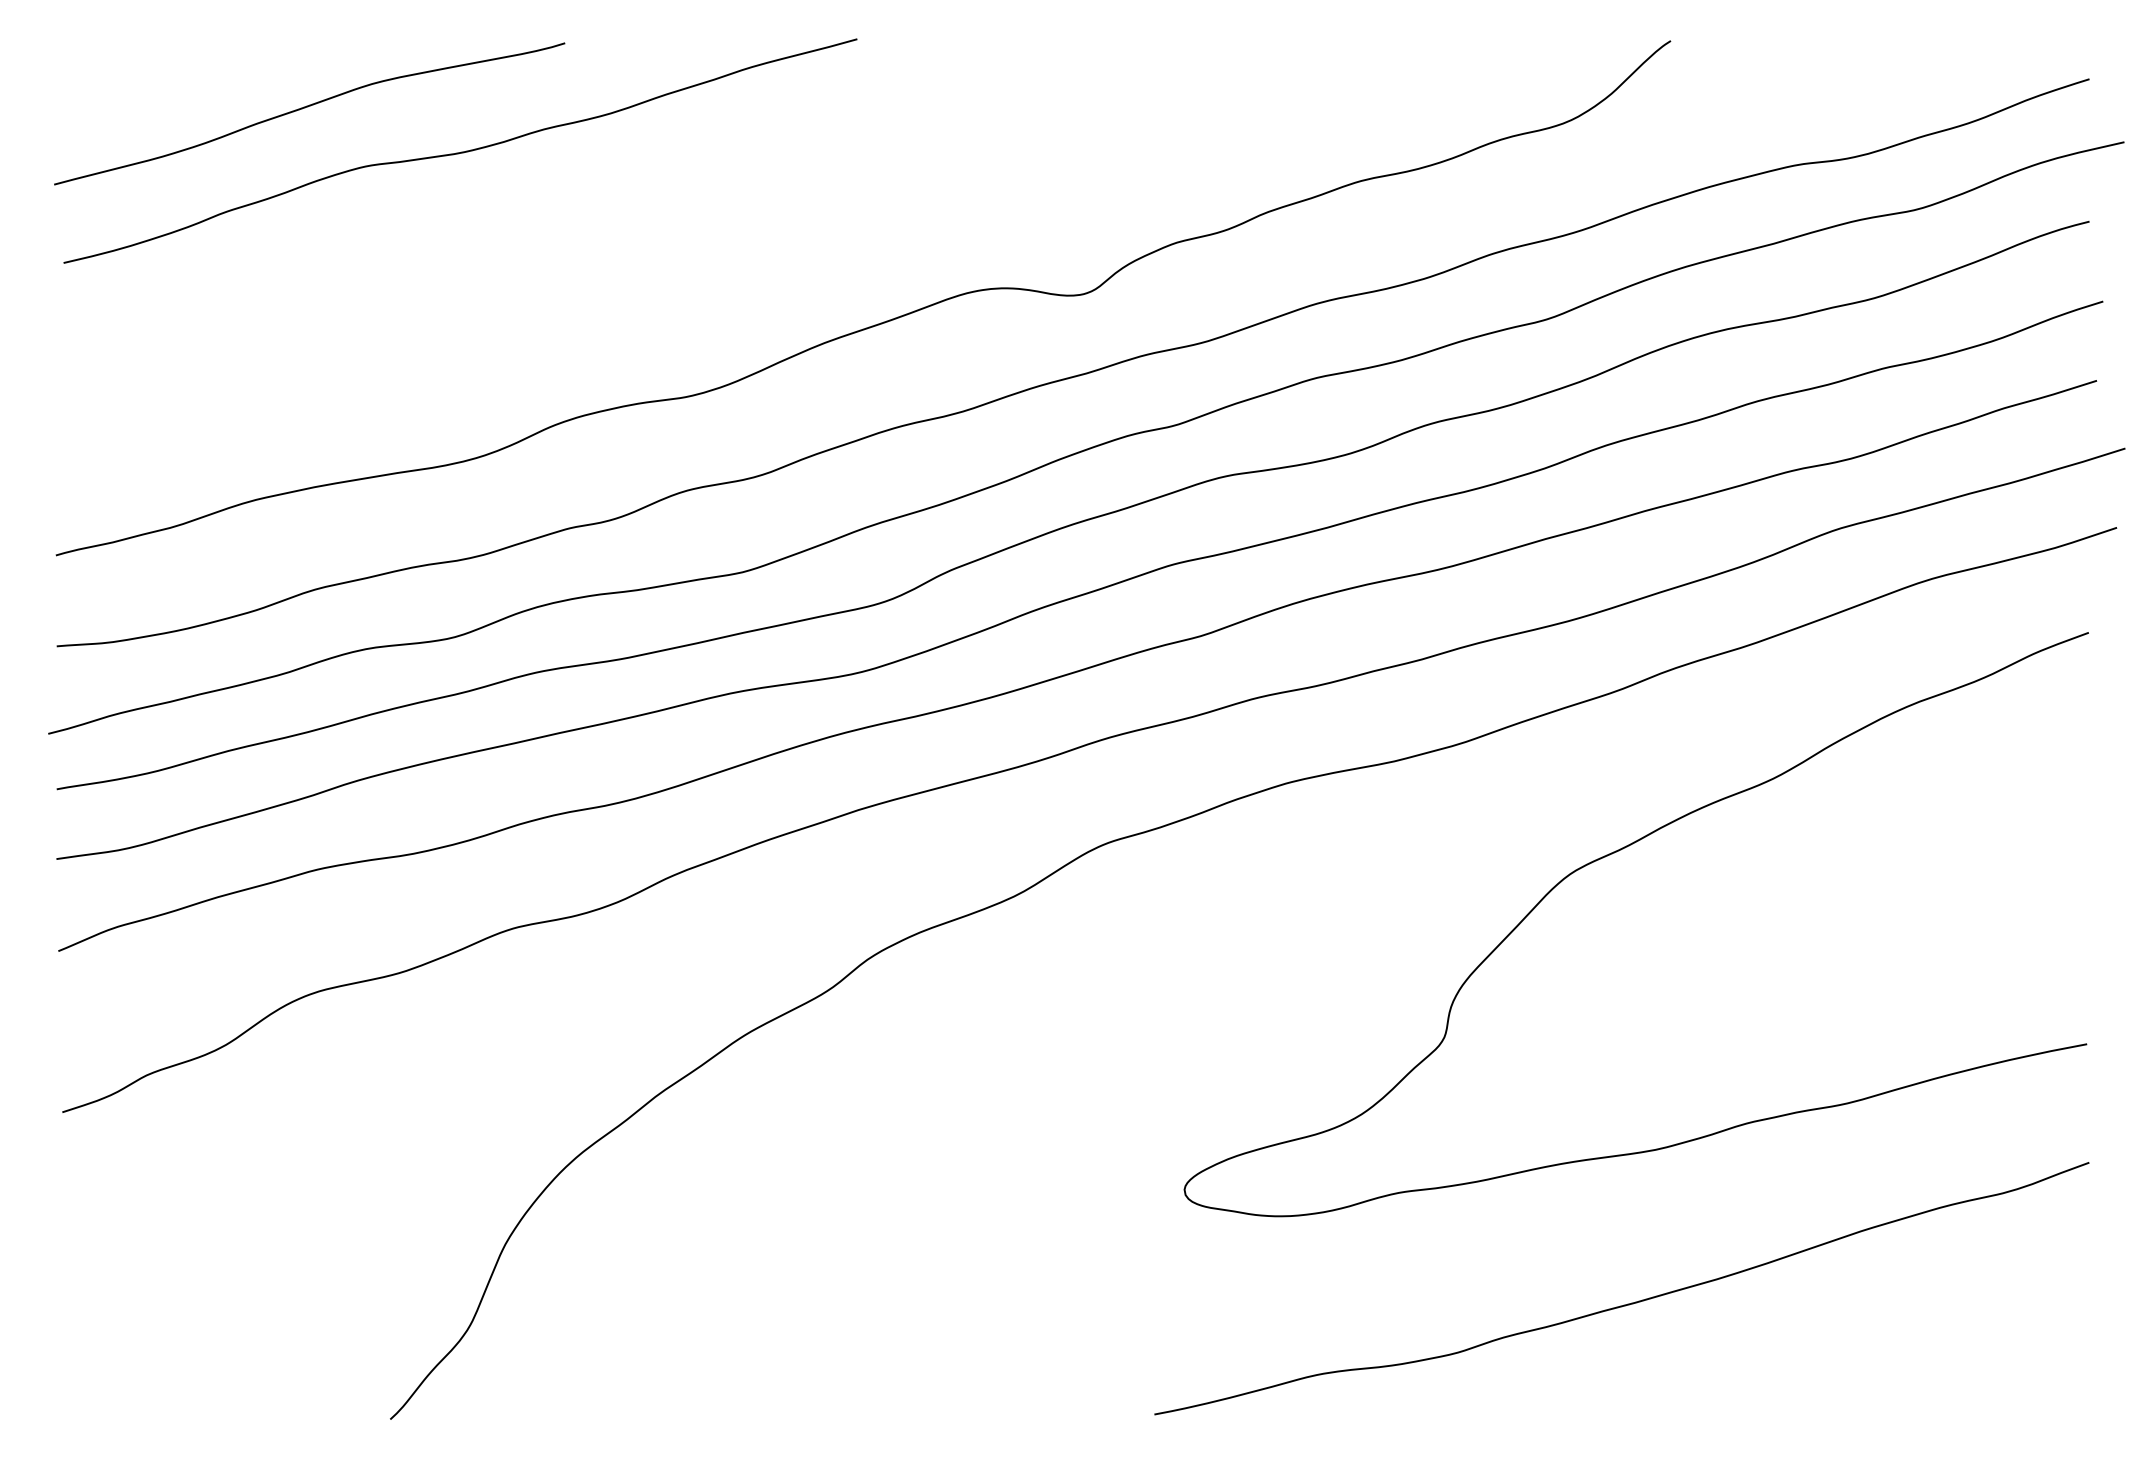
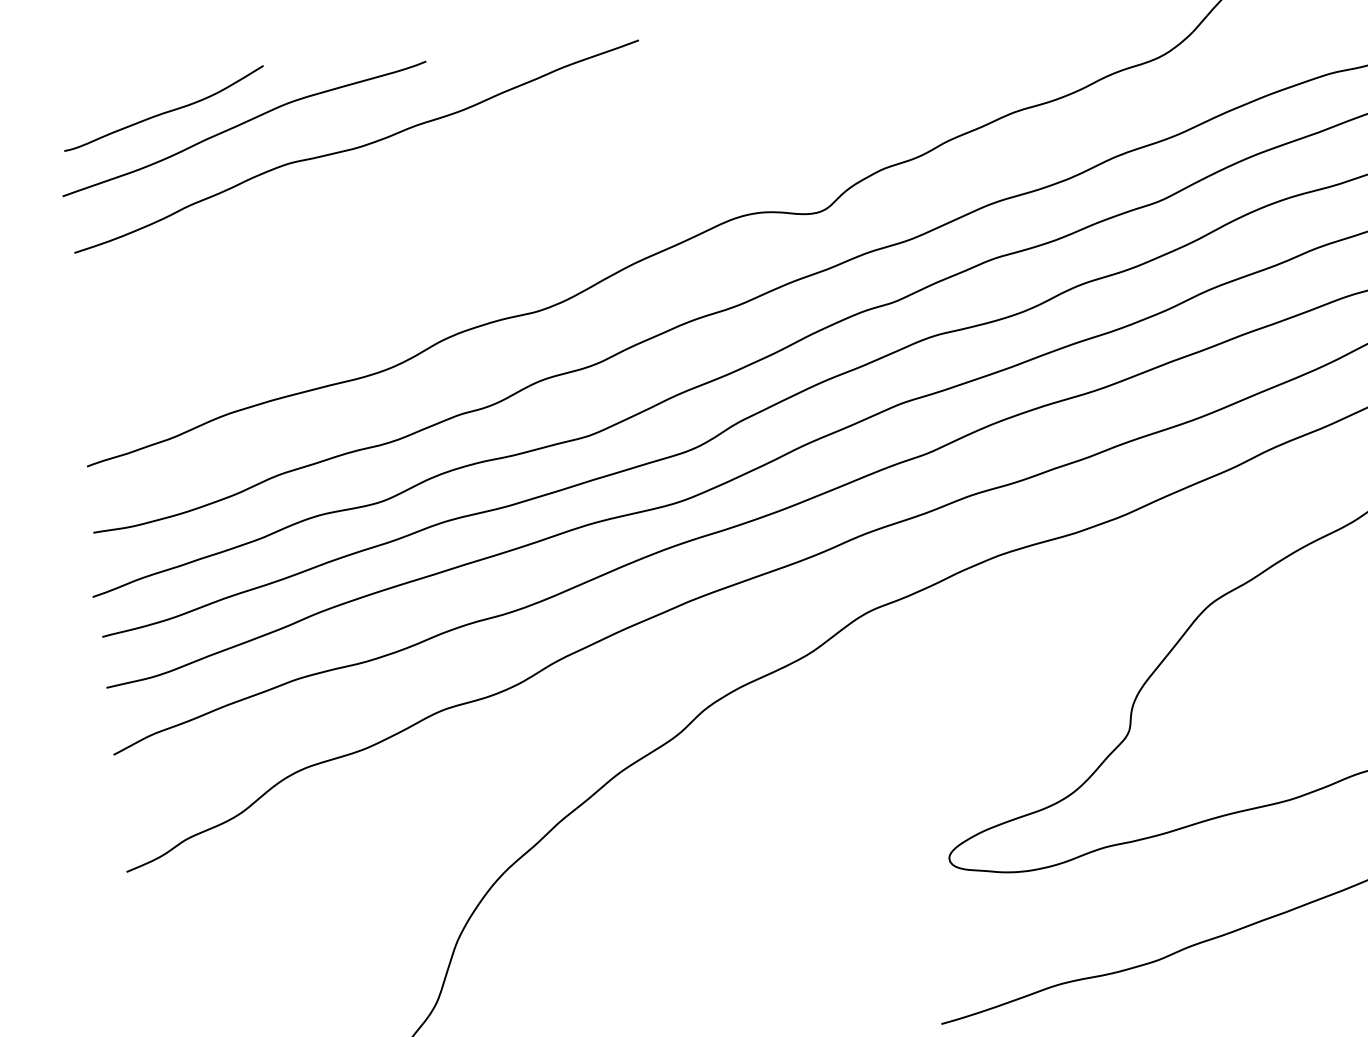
curve: (203, 81) -> (165, 111), added

